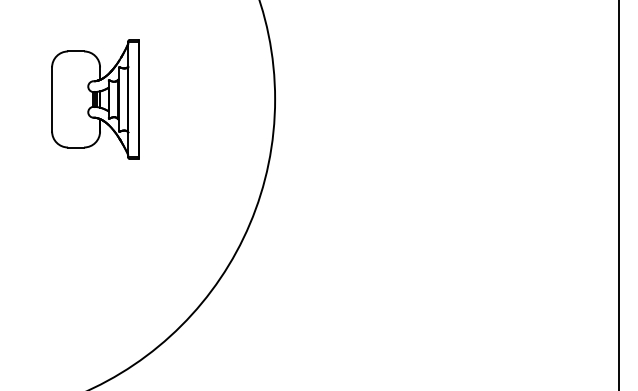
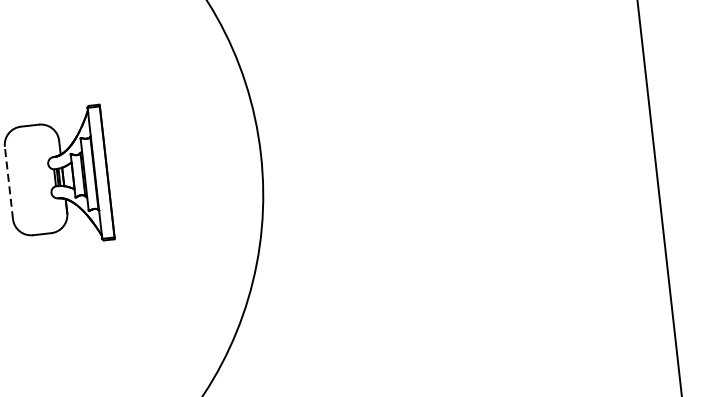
line: (52, 99) -> (9, 182), solid -> dashed

